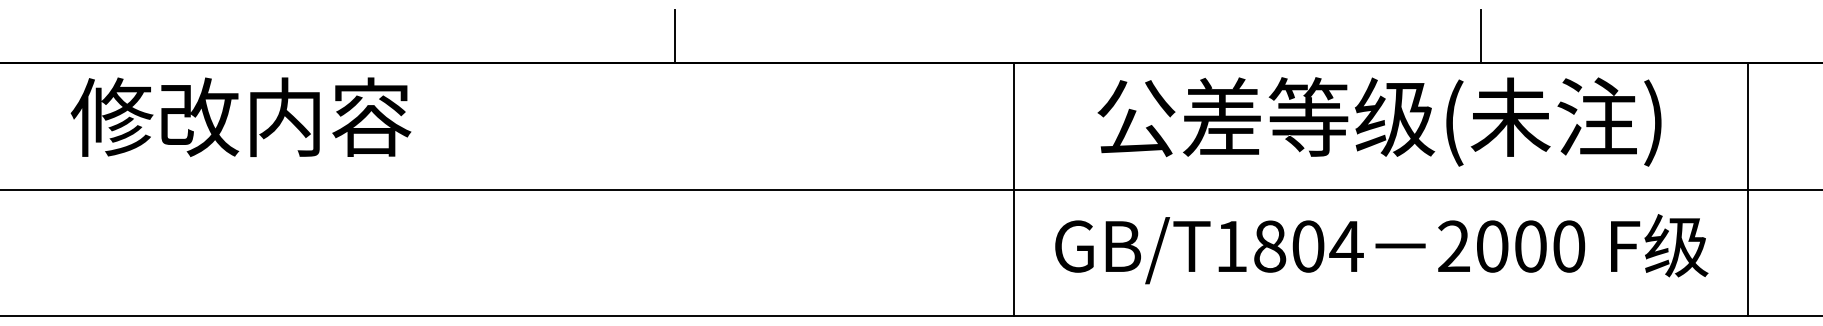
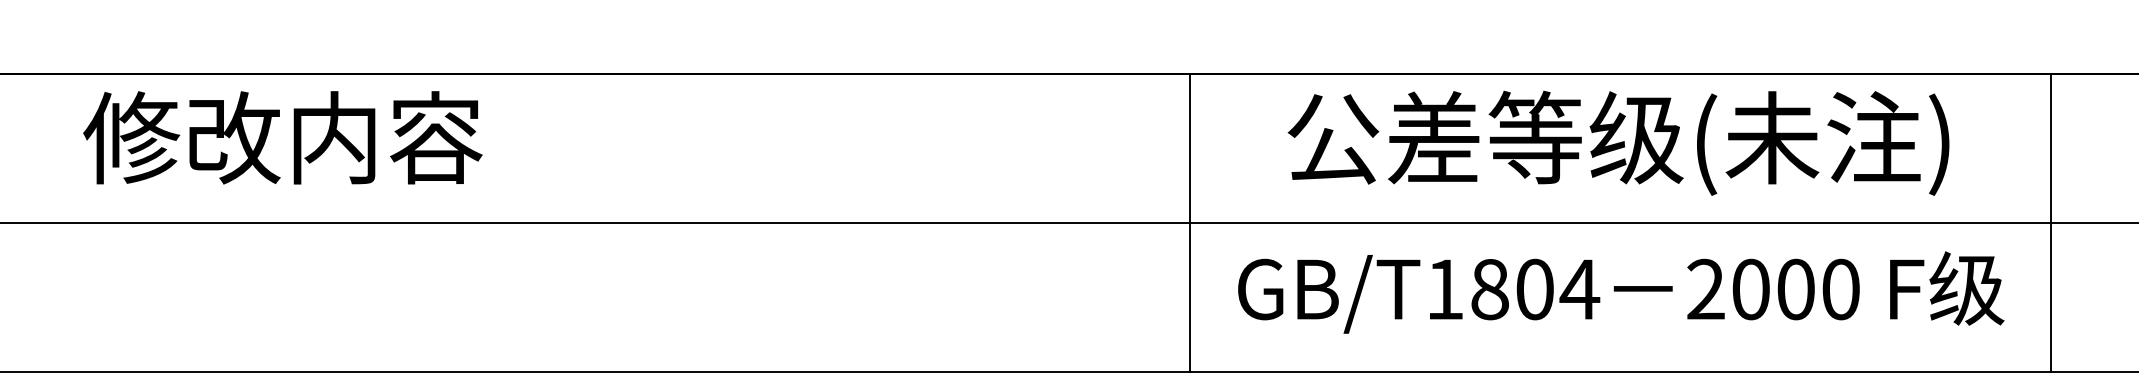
line: (675, 35) -> (792, 42), removed
line: (1480, 35) -> (1737, 42), removed

